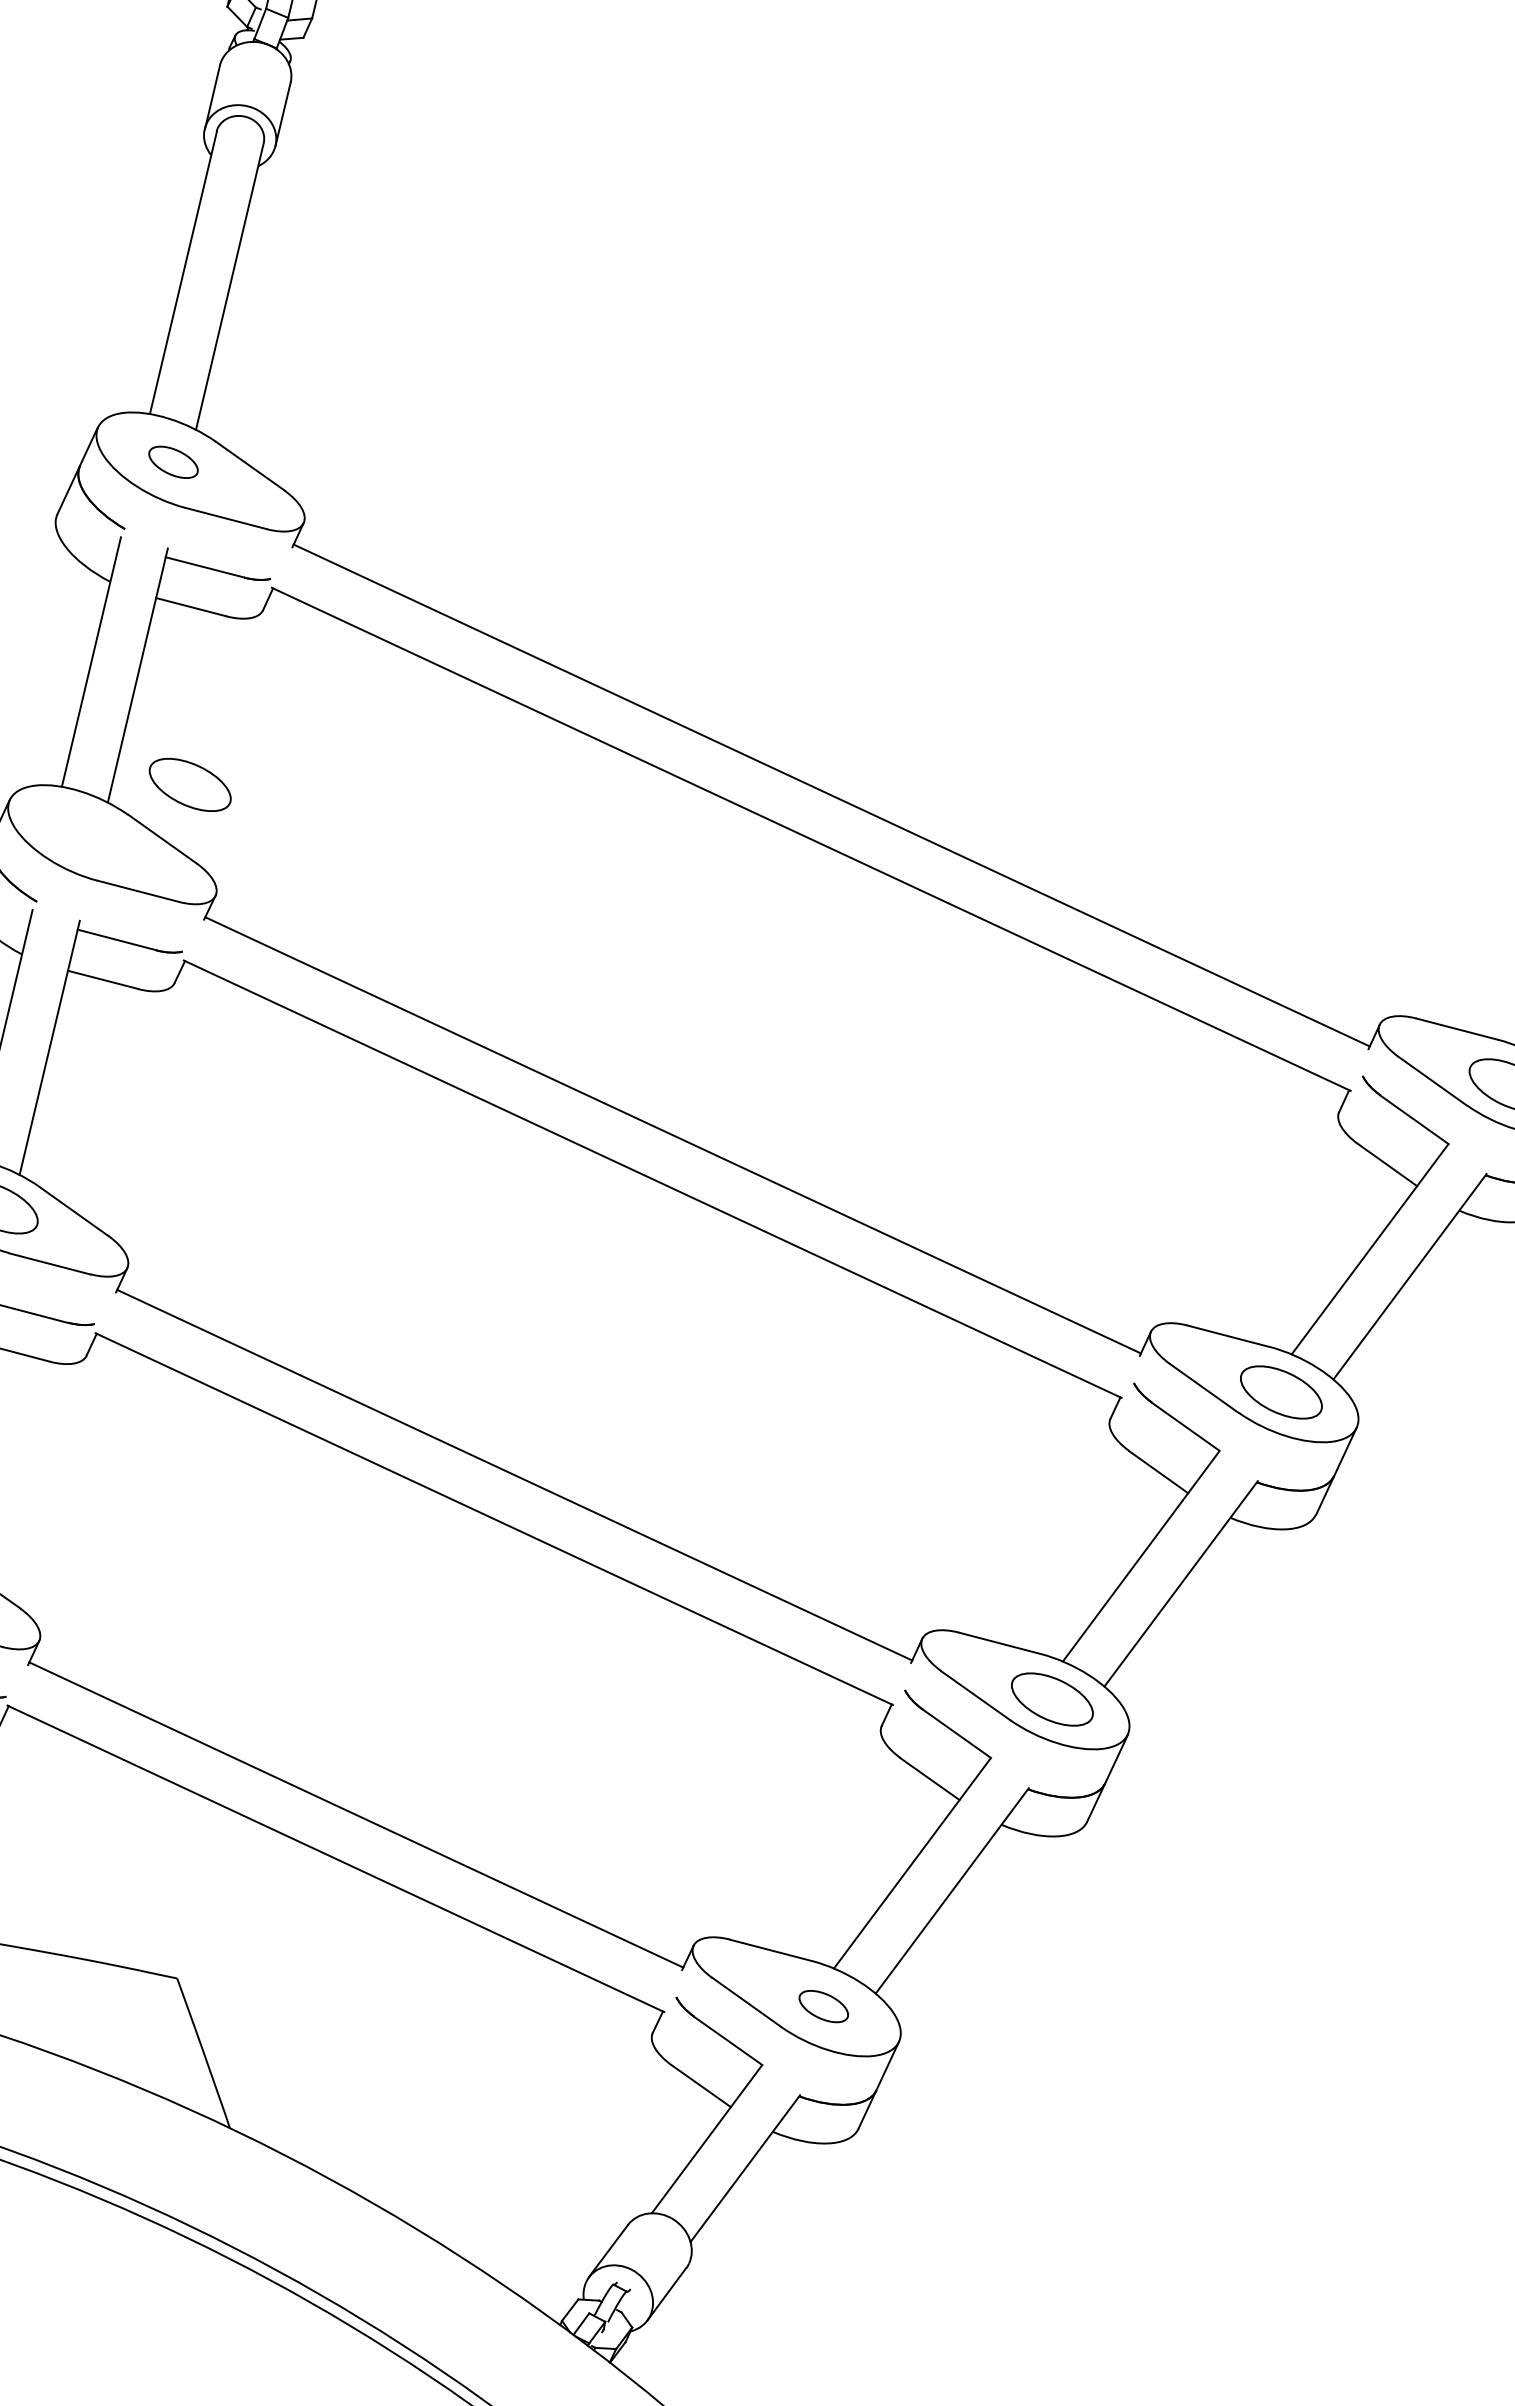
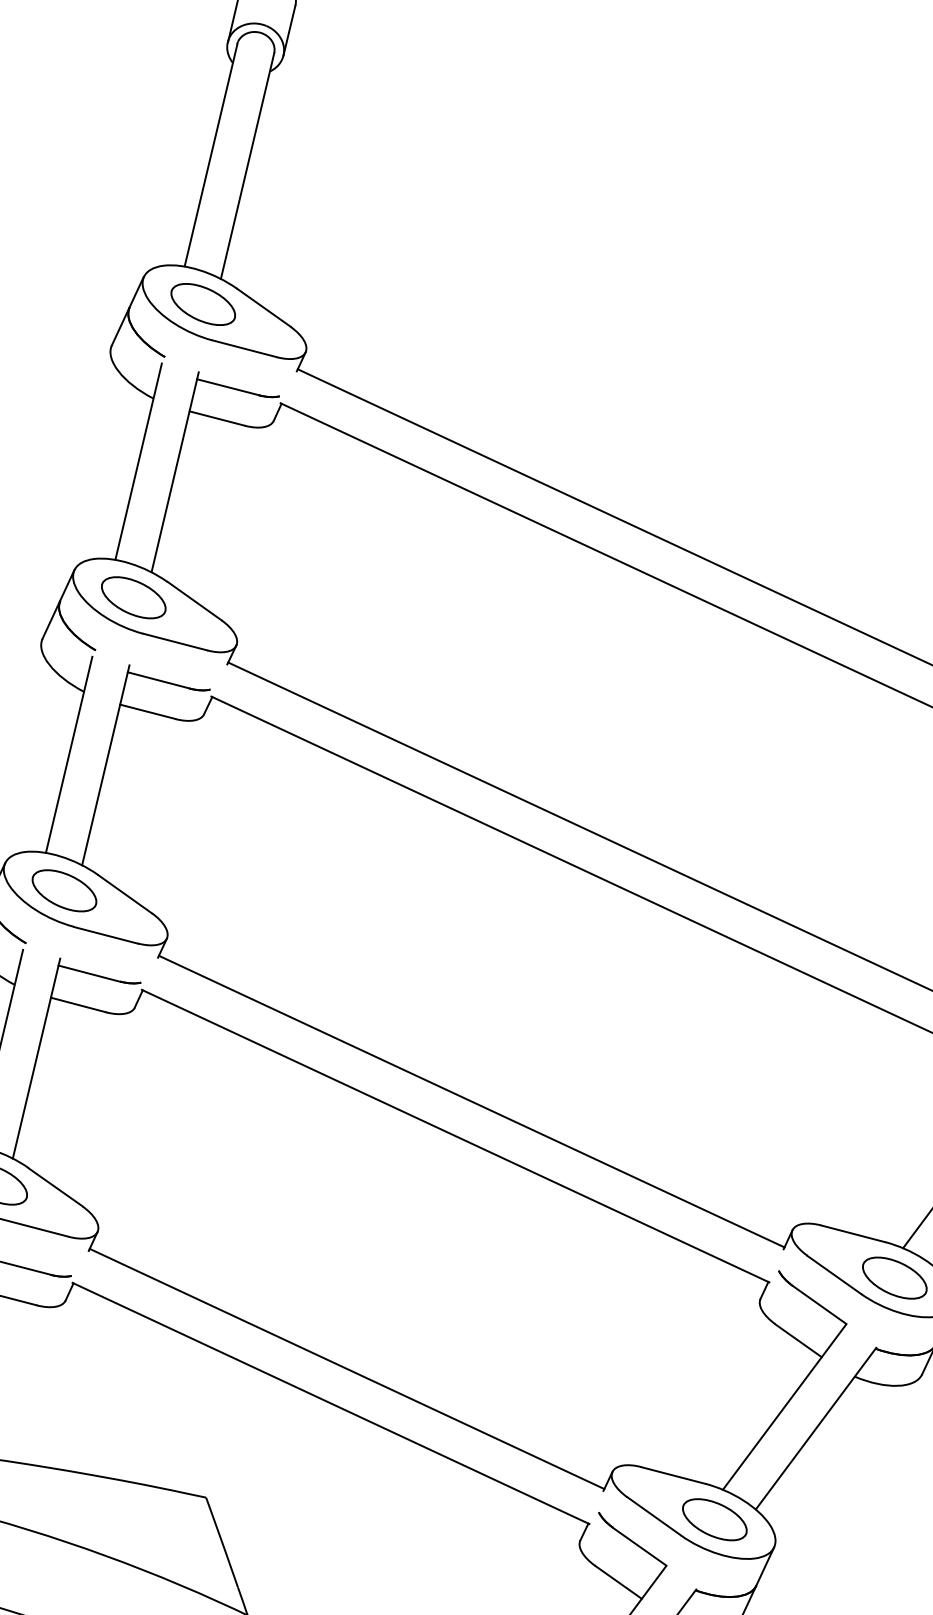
part: (173, 462) -> (203, 304), size x1.67
part: (189, 784) -> (133, 597), moved
part: (823, 2006) -> (714, 1519), size x1.67

